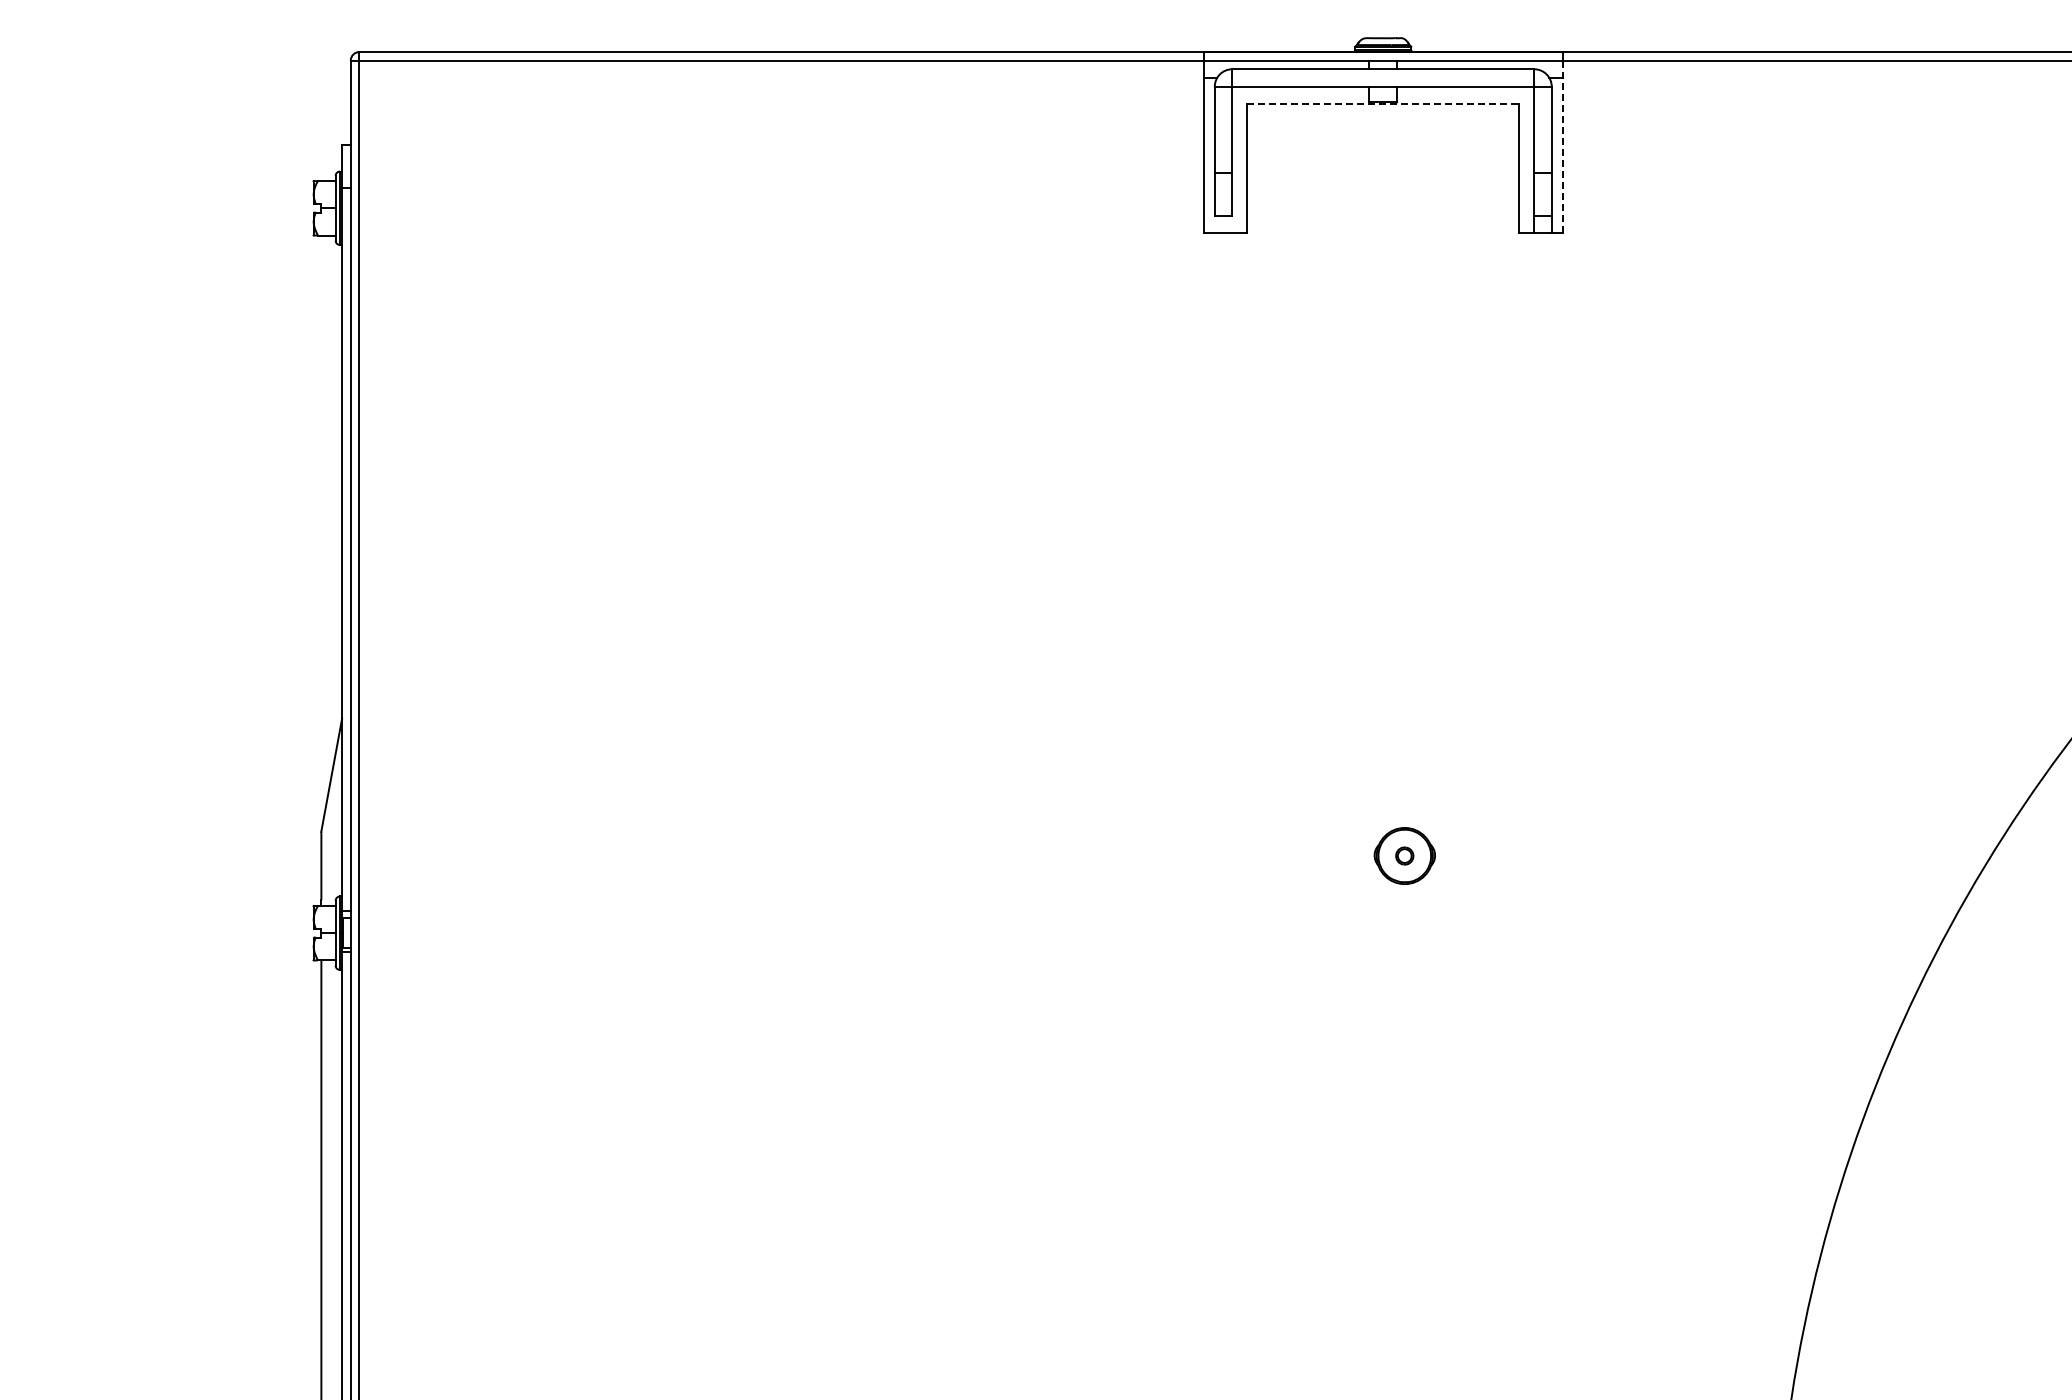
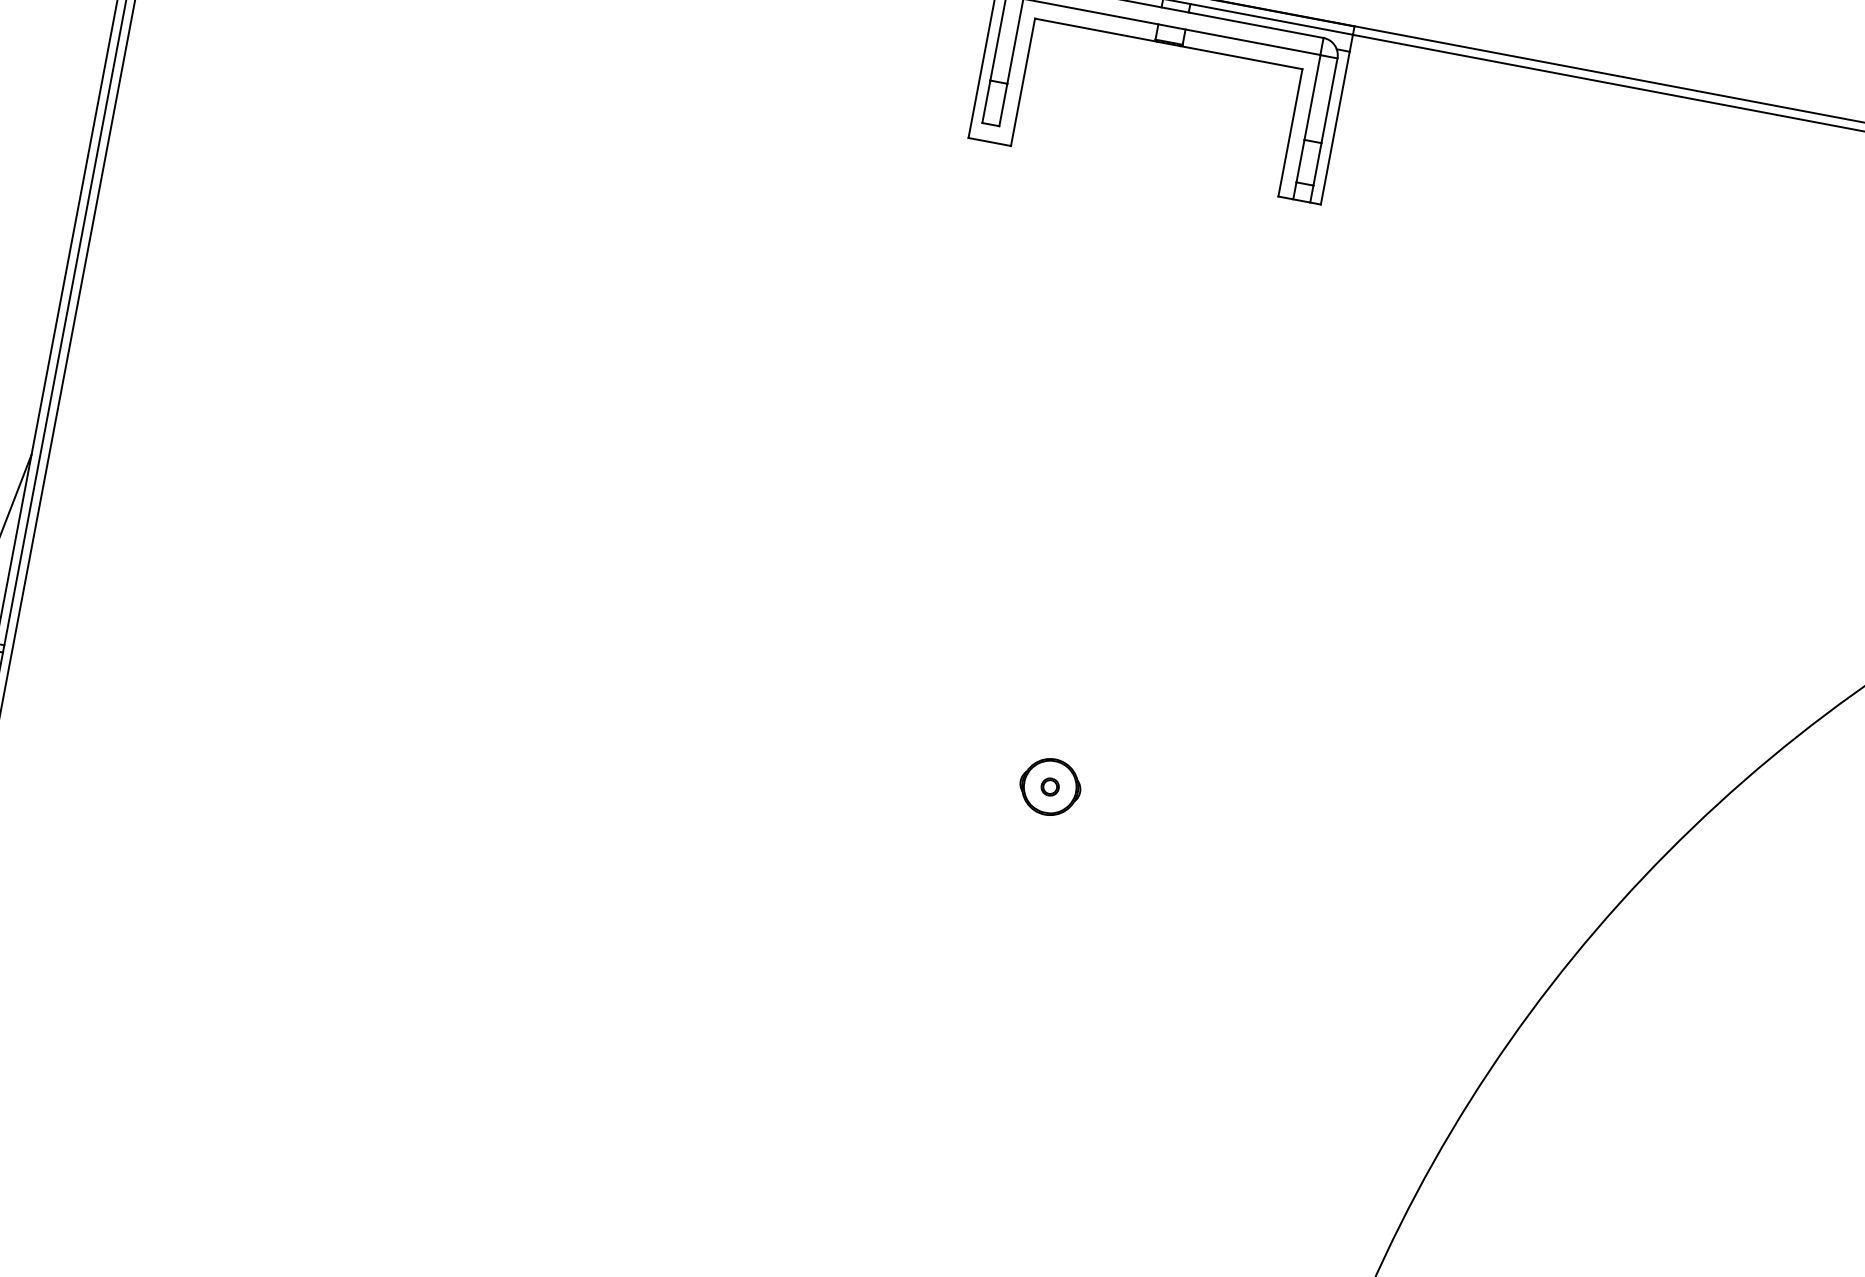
line: (1383, 103) -> (1169, 43), dashed -> solid
line: (1562, 146) -> (1336, 119), dashed -> solid

